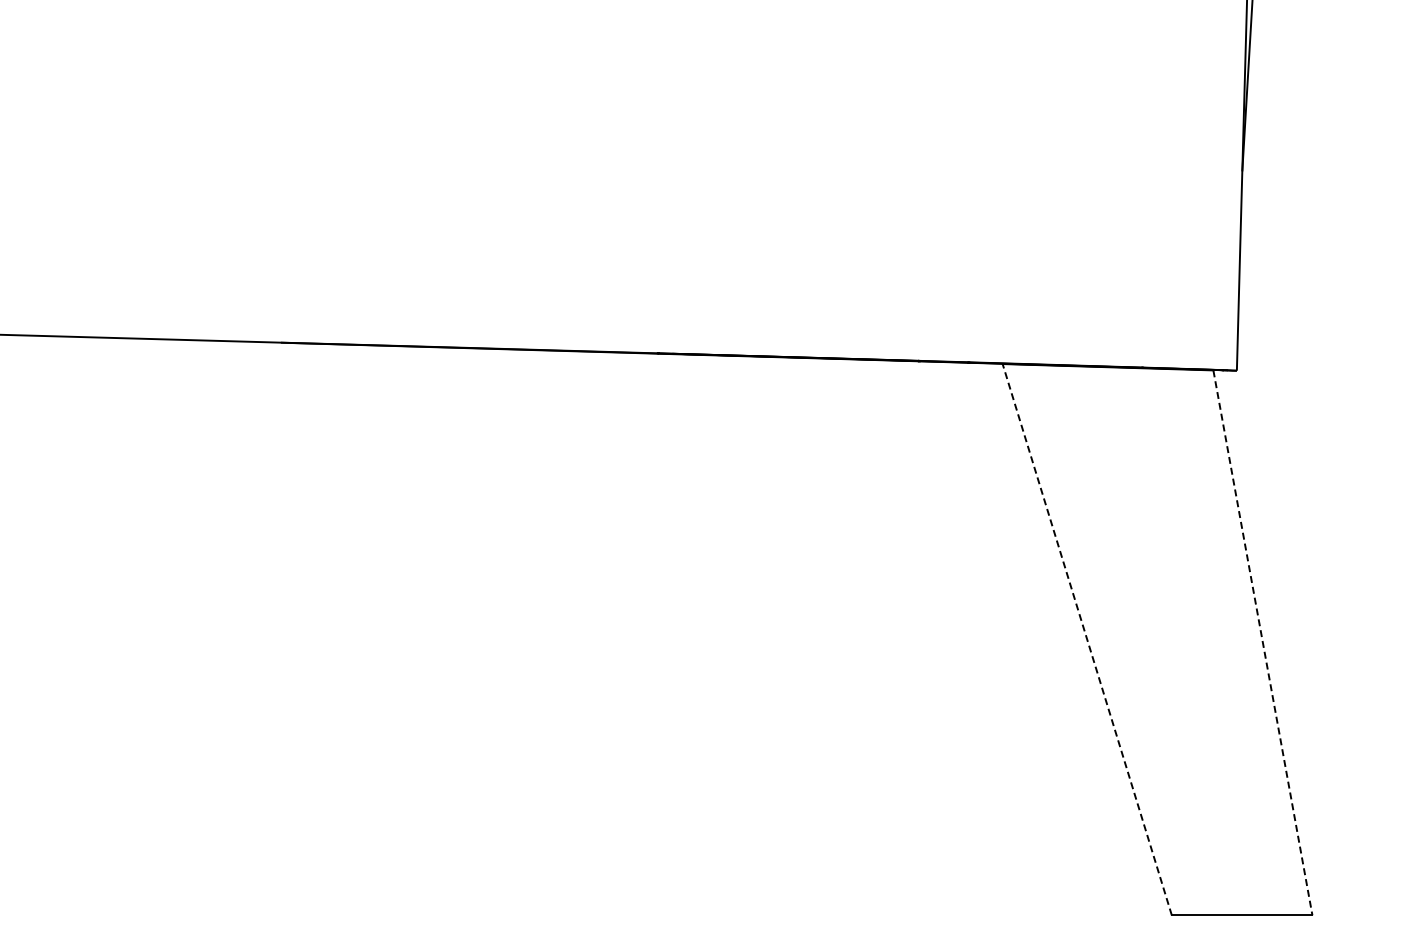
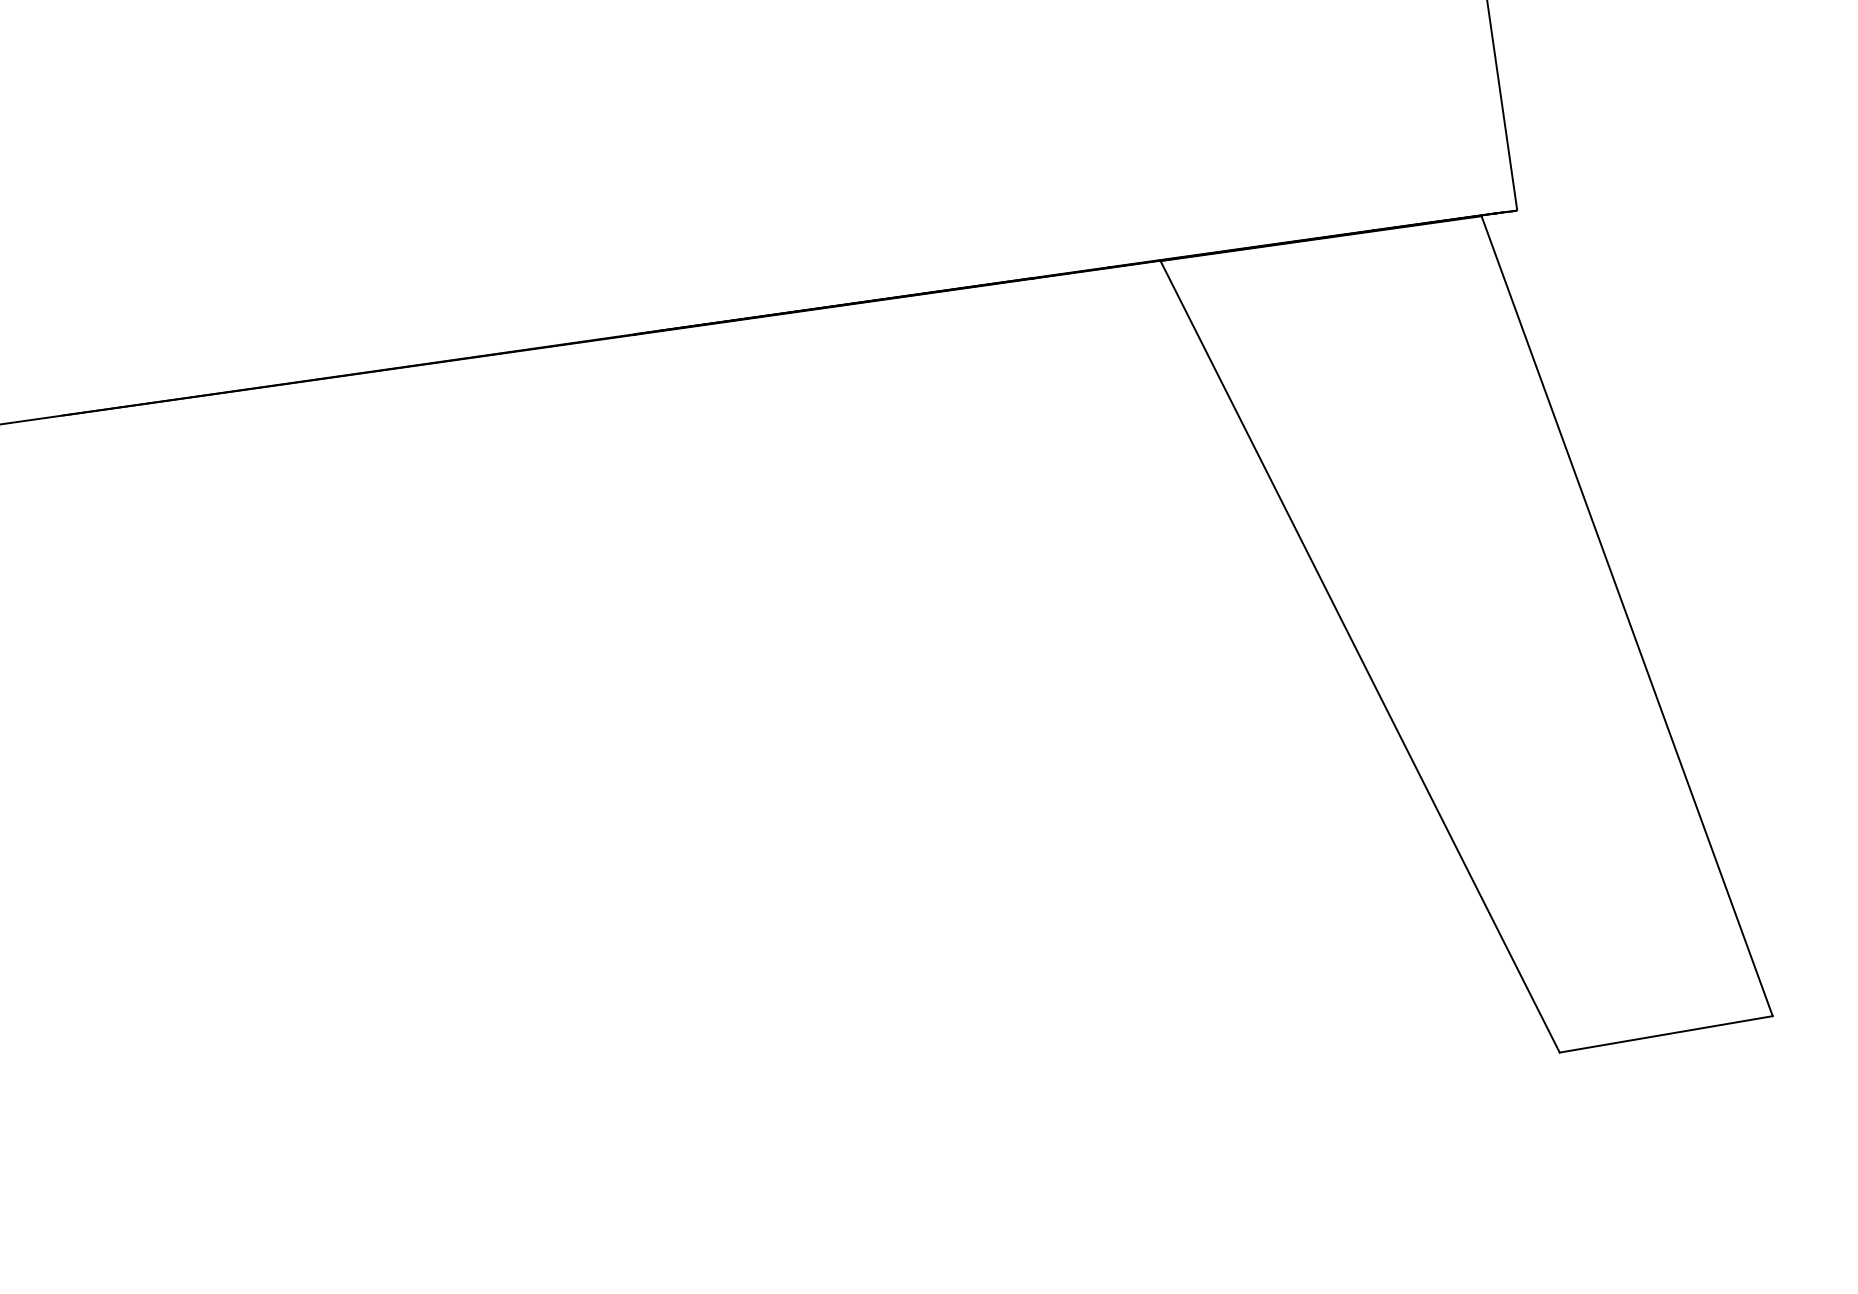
line: (1087, 639) -> (1360, 656), dashed -> solid
line: (1262, 642) -> (1626, 615), dashed -> solid

